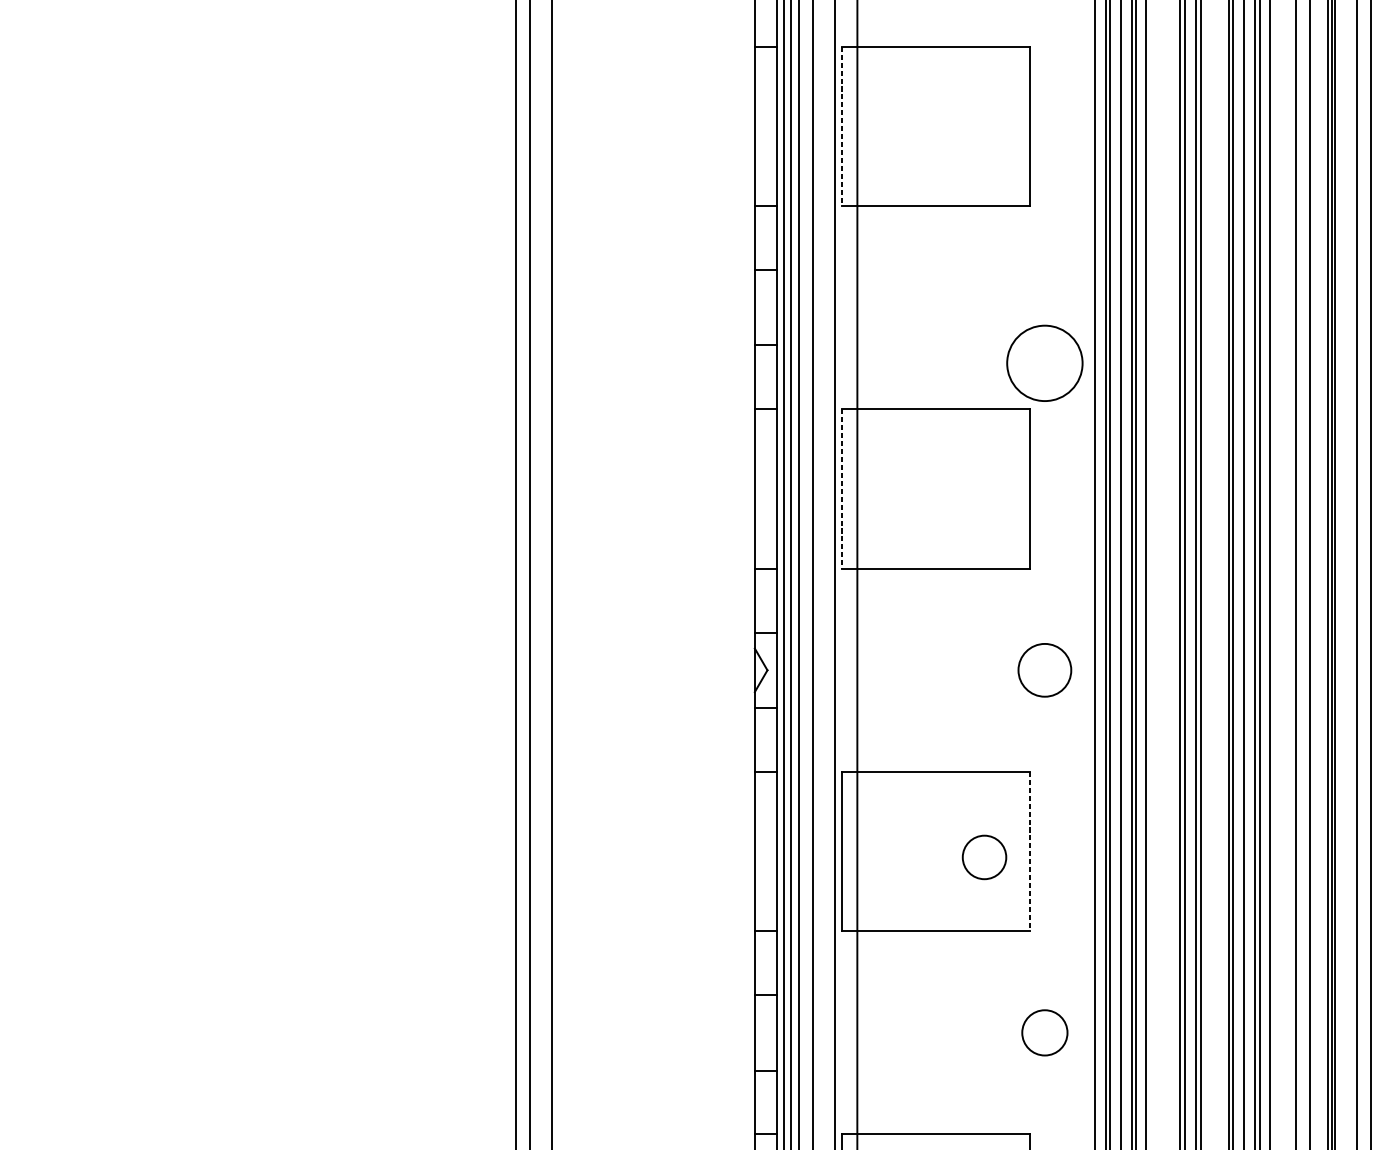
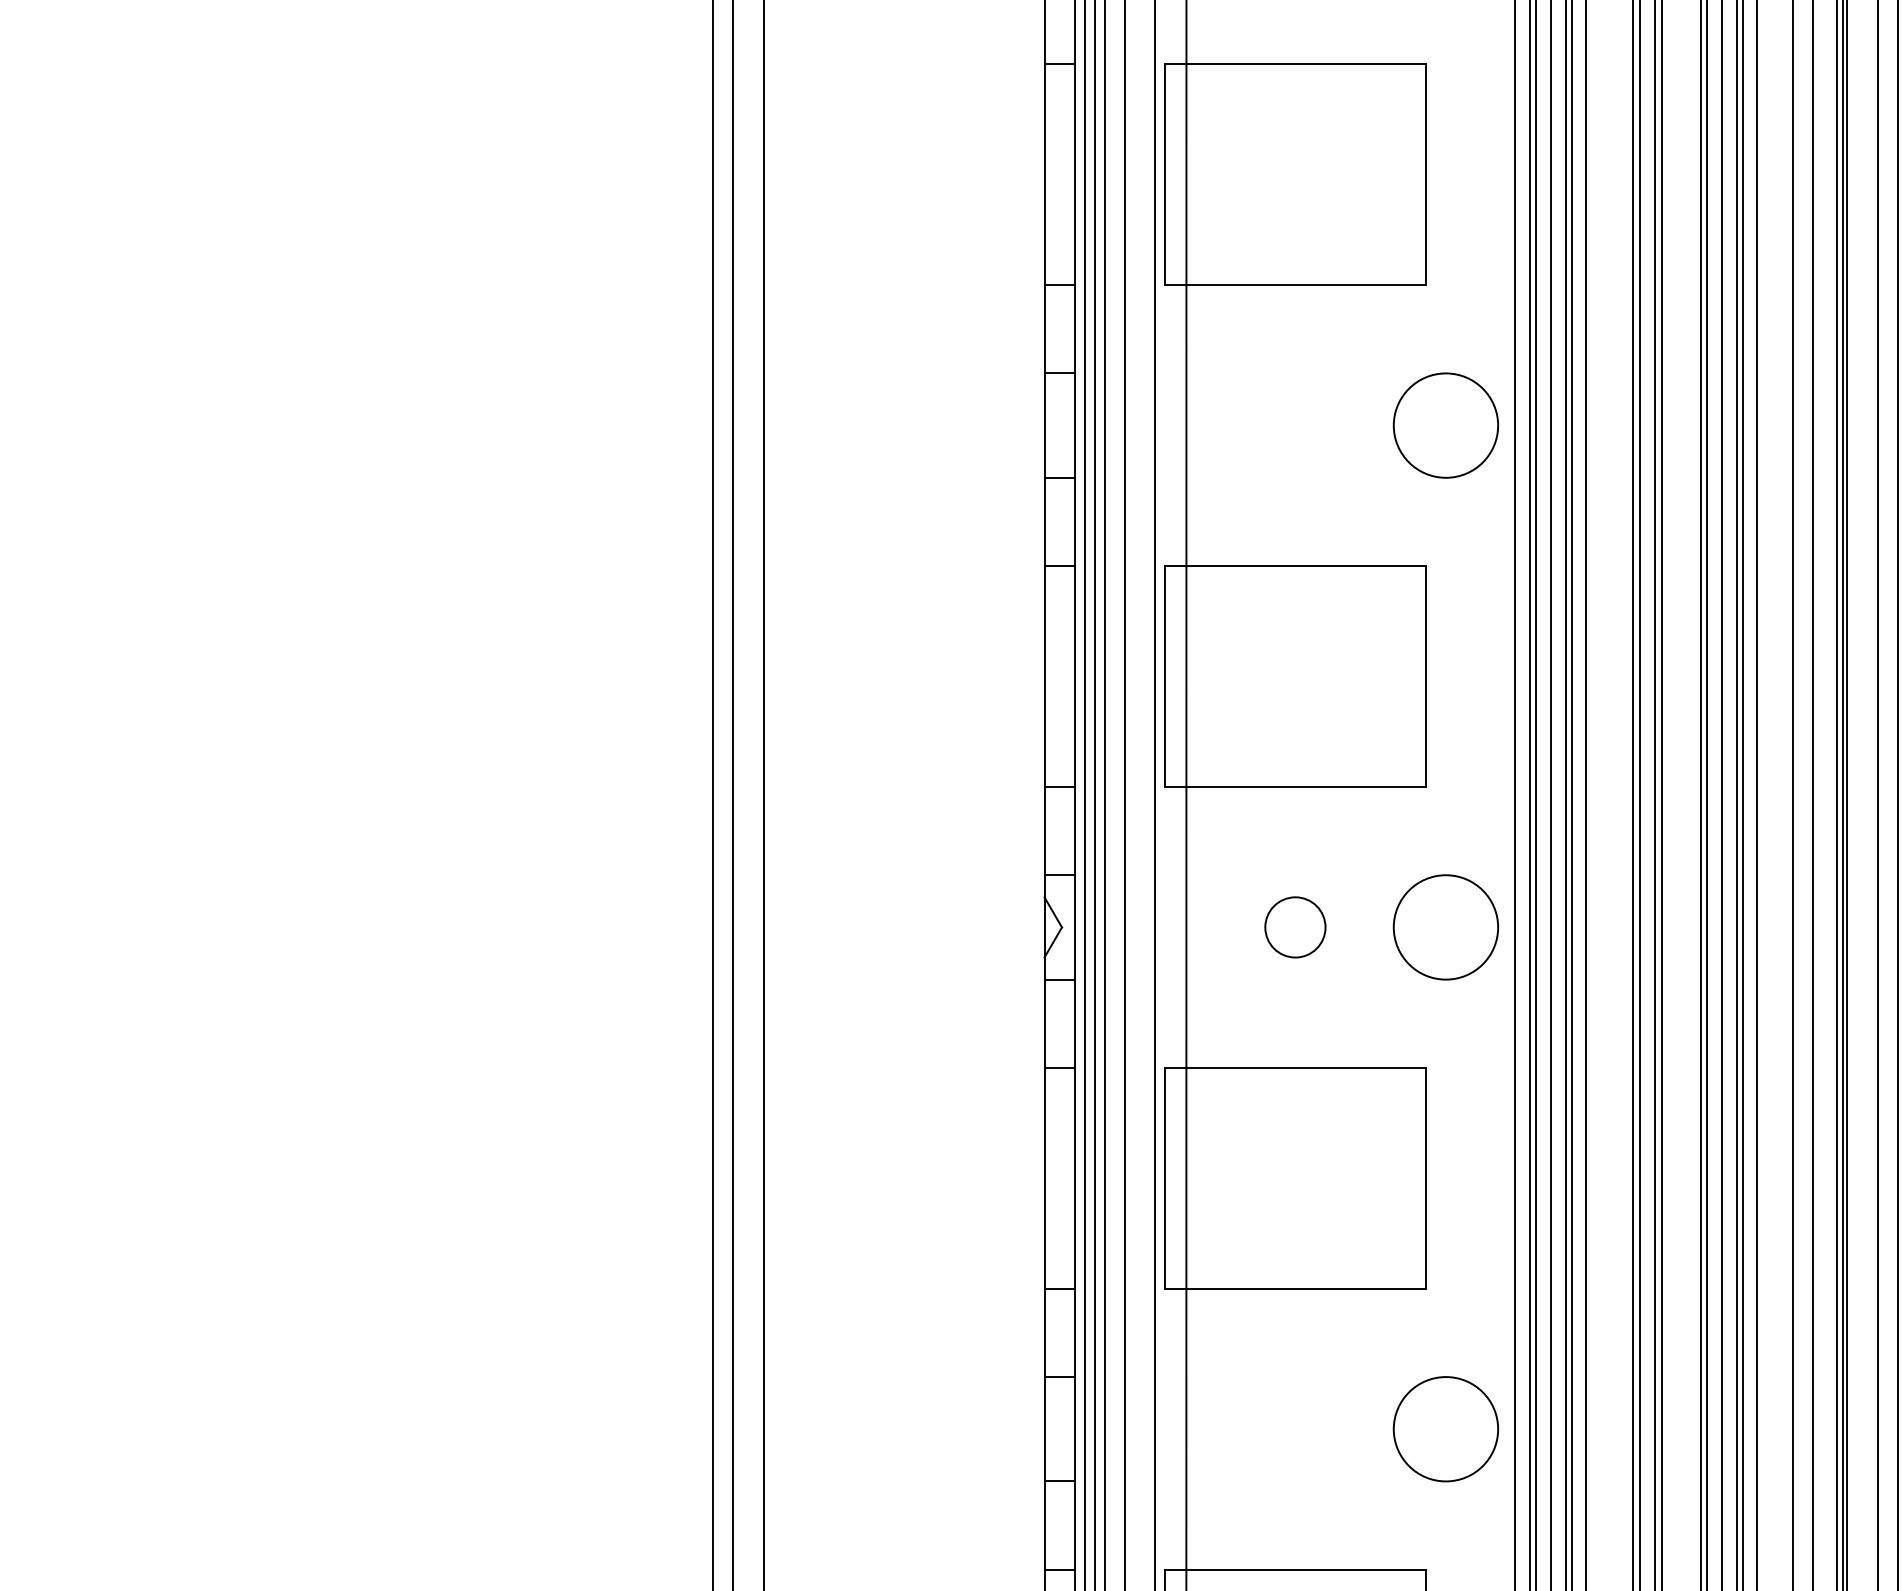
line: (841, 127) -> (1164, 175), dashed -> solid
circle: (1044, 363) -> (1445, 425), moved
line: (841, 489) -> (1164, 677), dashed -> solid
circle: (1044, 670) -> (1445, 927), size x1.43
line: (1030, 851) -> (1425, 1178), dashed -> solid
circle: (984, 857) -> (1295, 927), moved
circle: (1044, 1033) -> (1445, 1429), size x1.67

